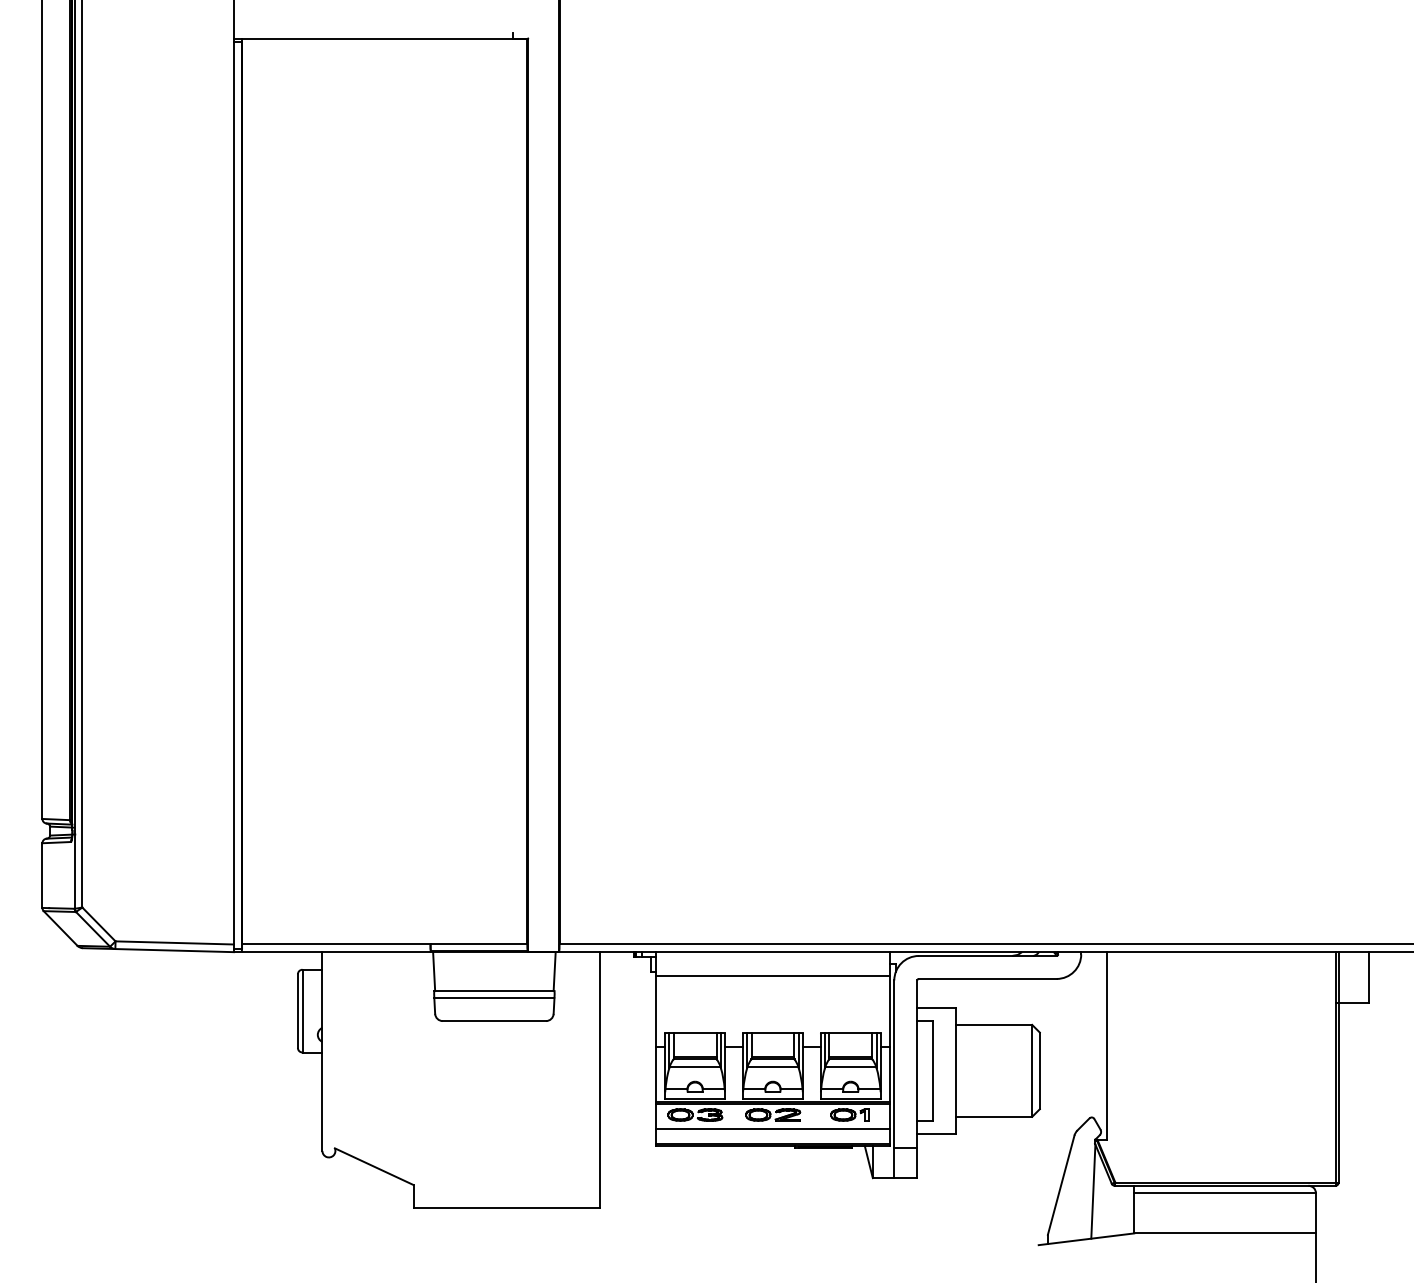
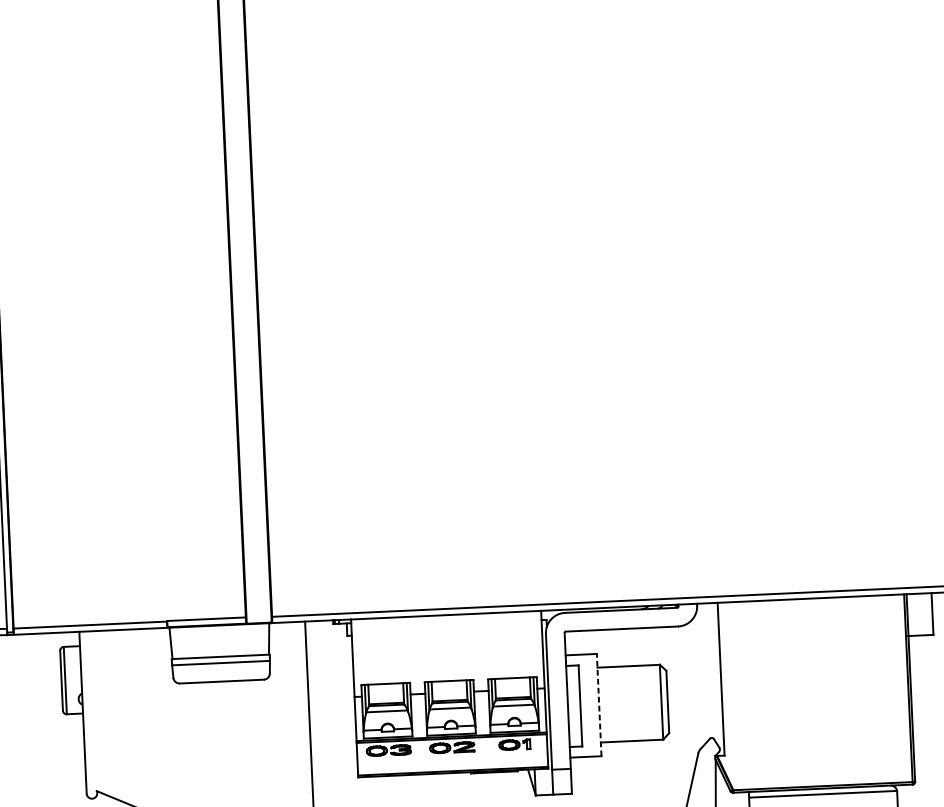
line: (772, 975) -> (446, 634), removed
line: (955, 1070) -> (599, 704), solid -> dashed
line: (772, 1128) -> (452, 758), removed

